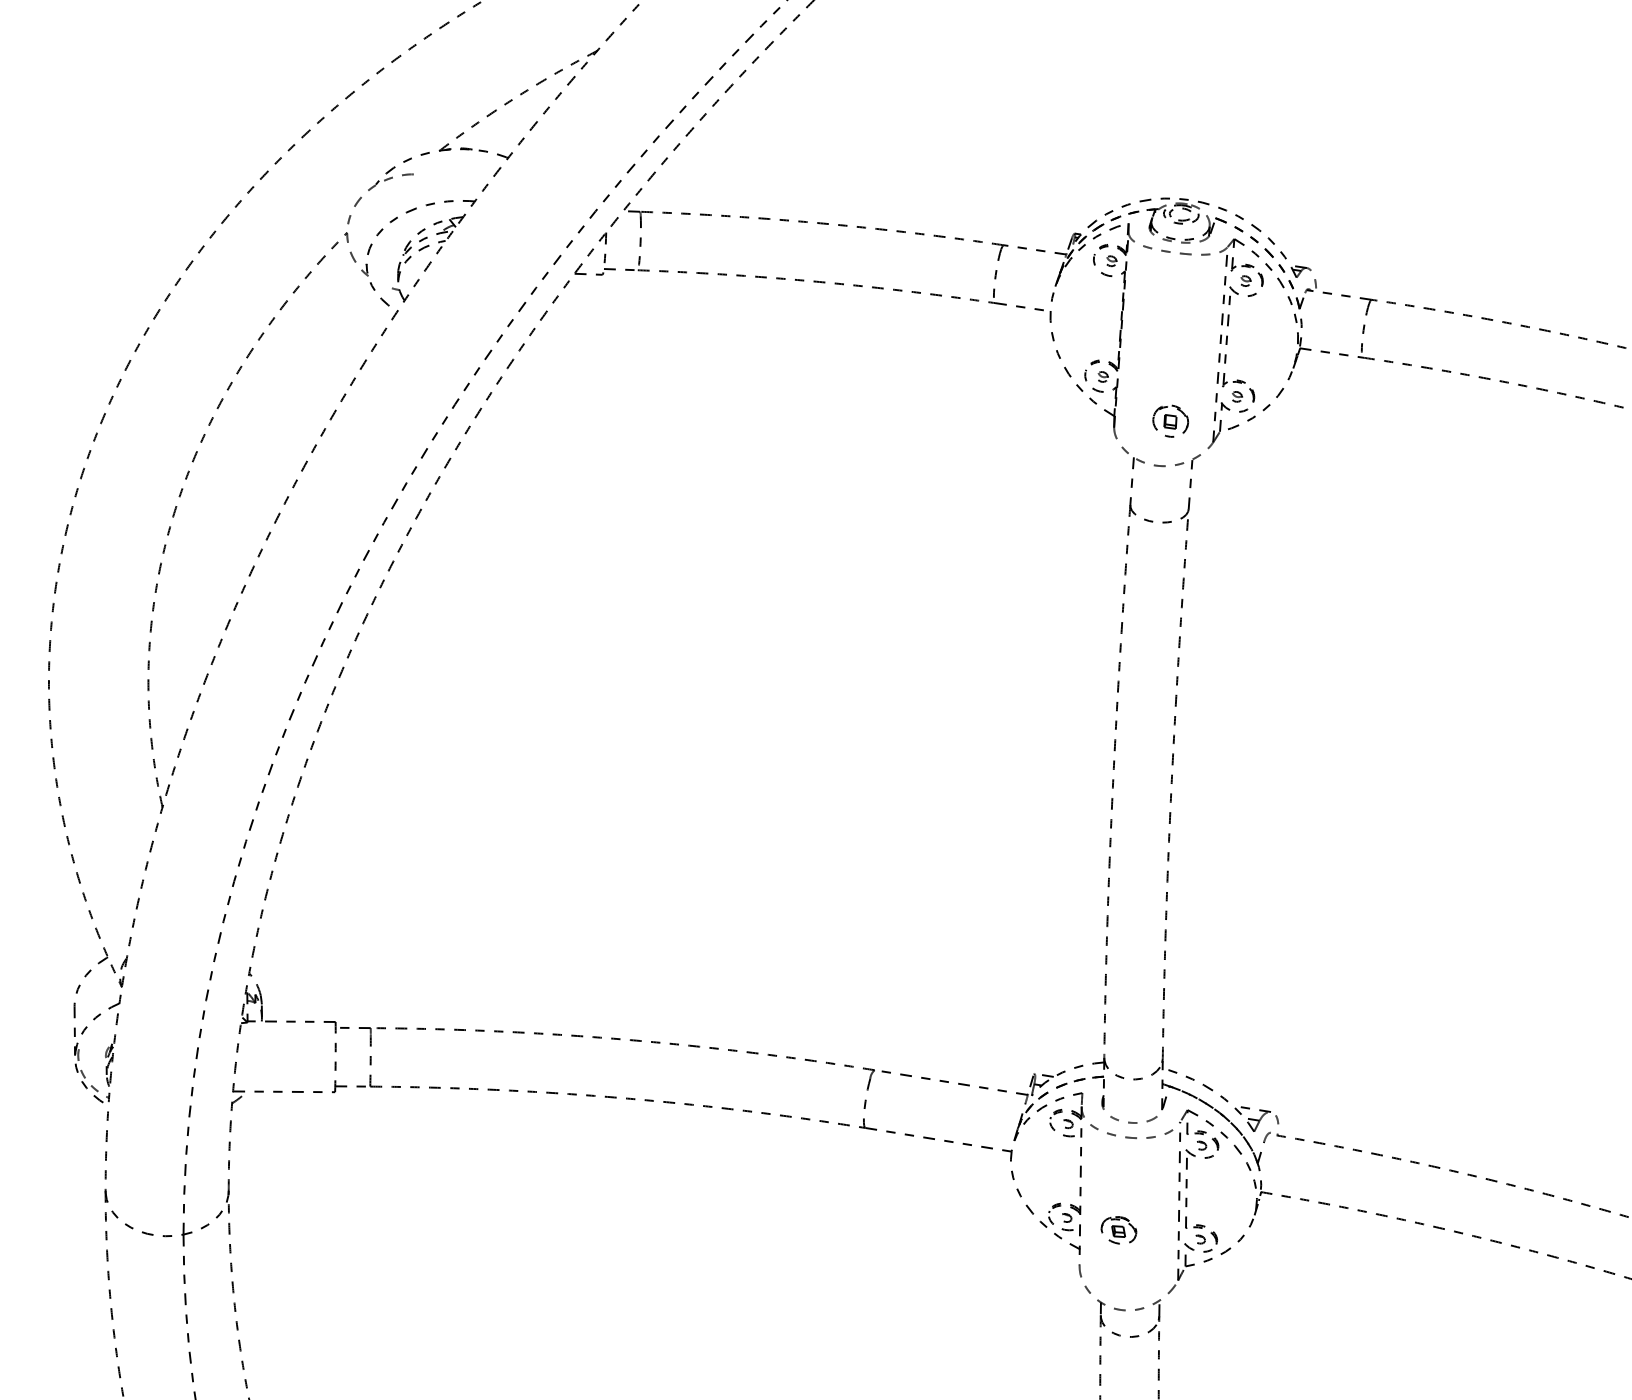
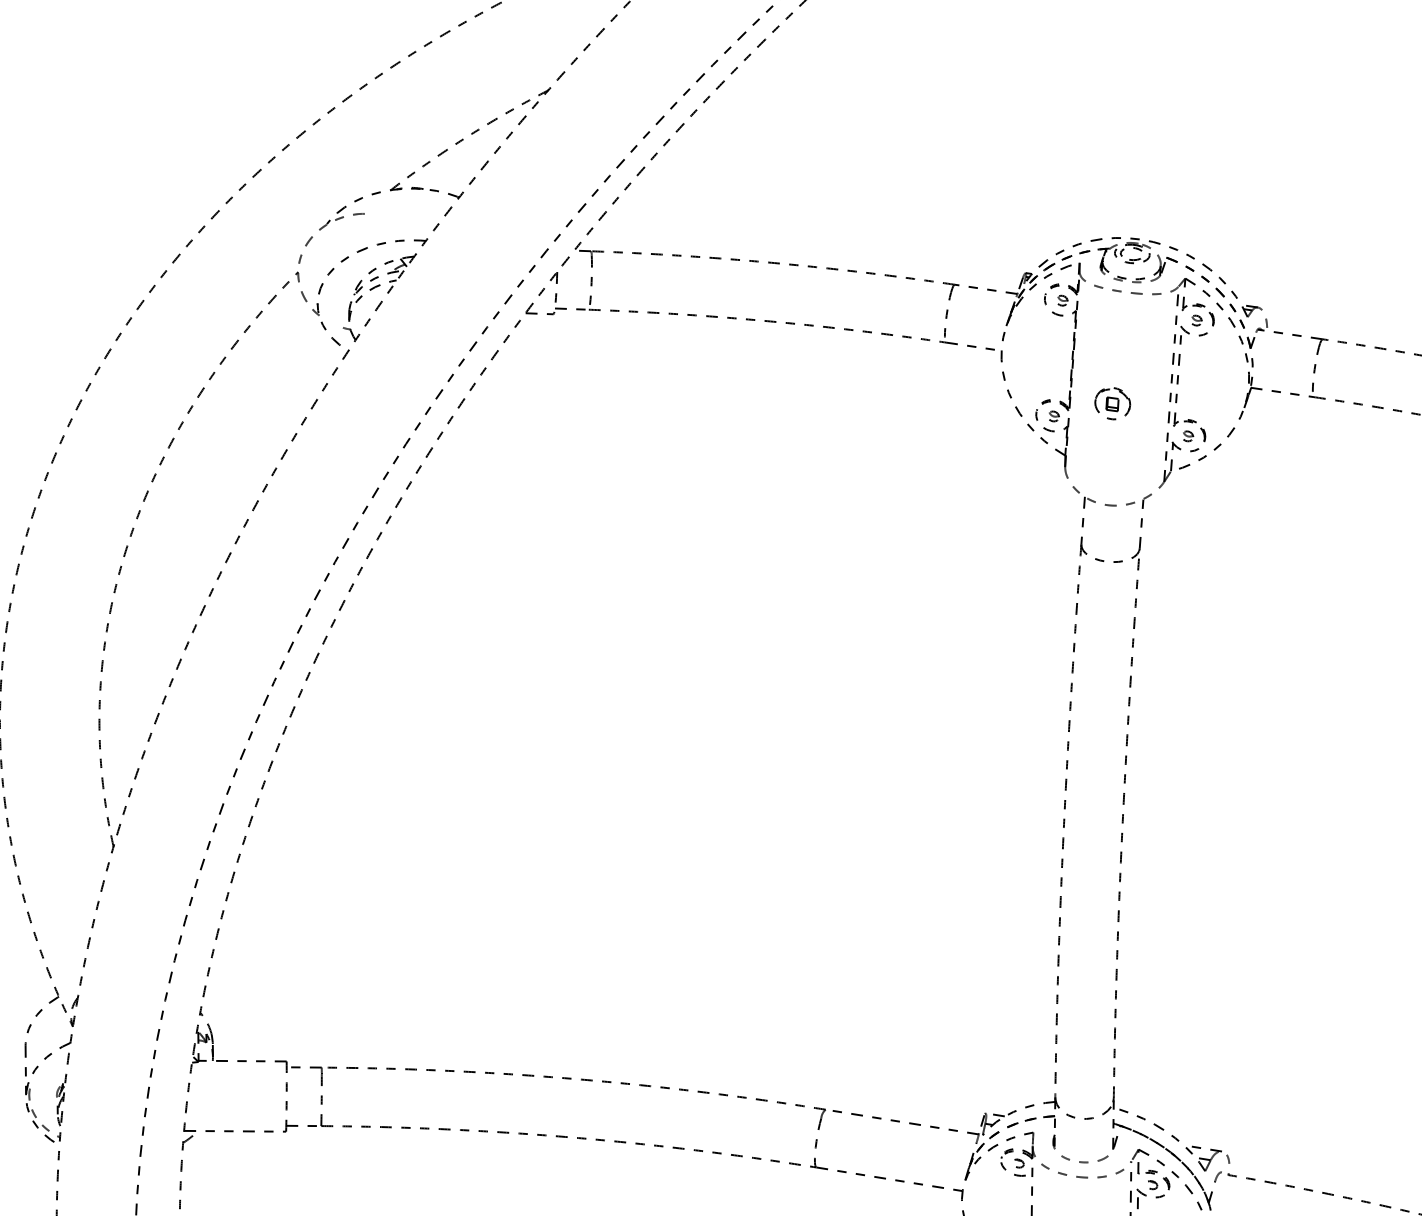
part: (1170, 420) -> (1112, 402), moved

